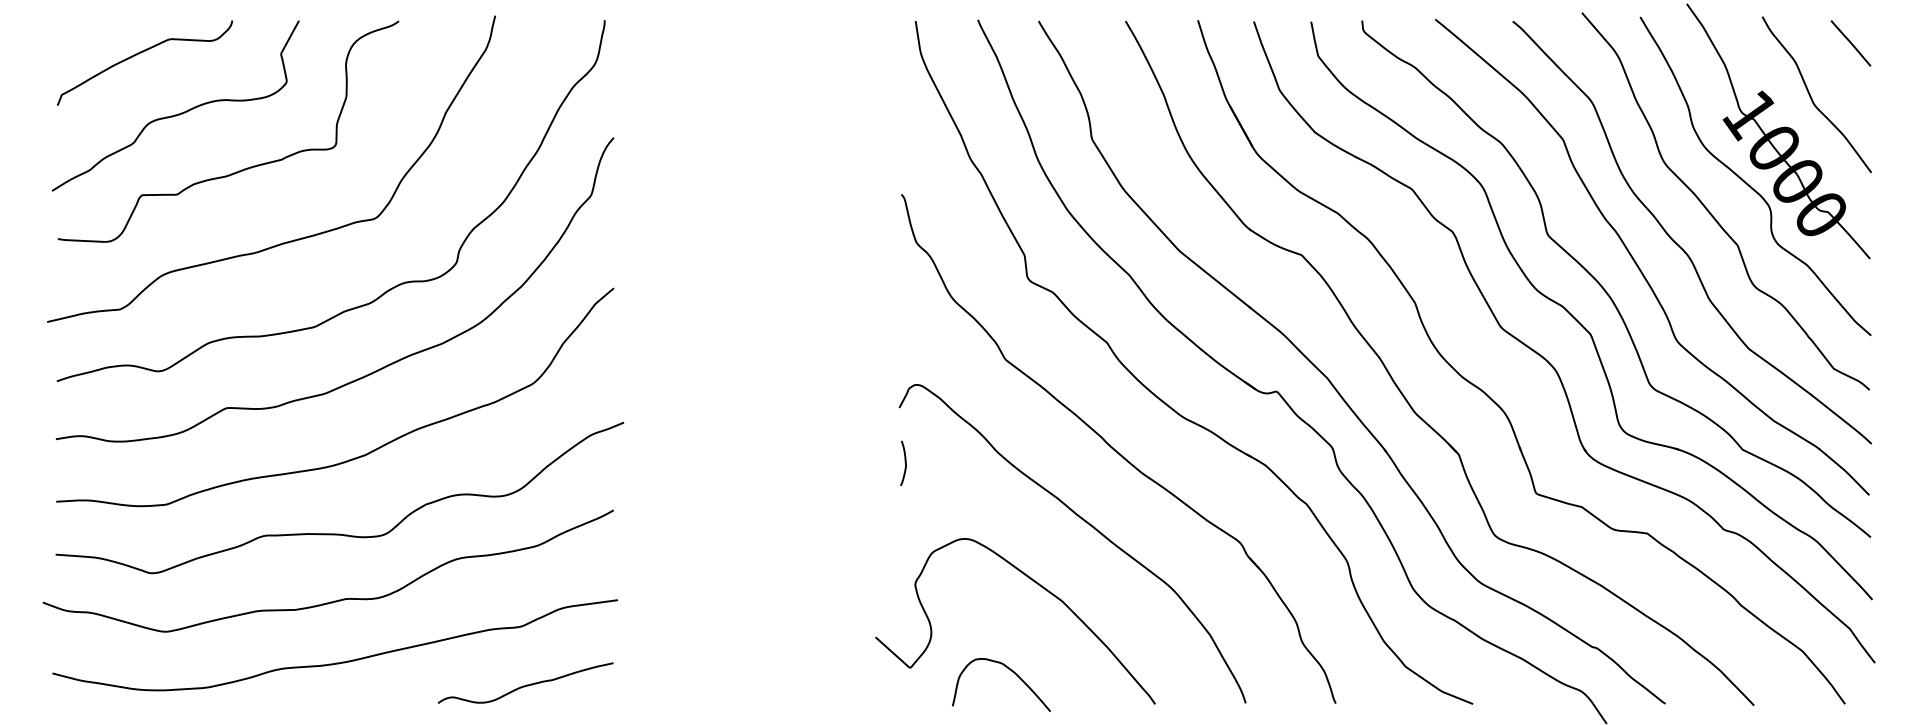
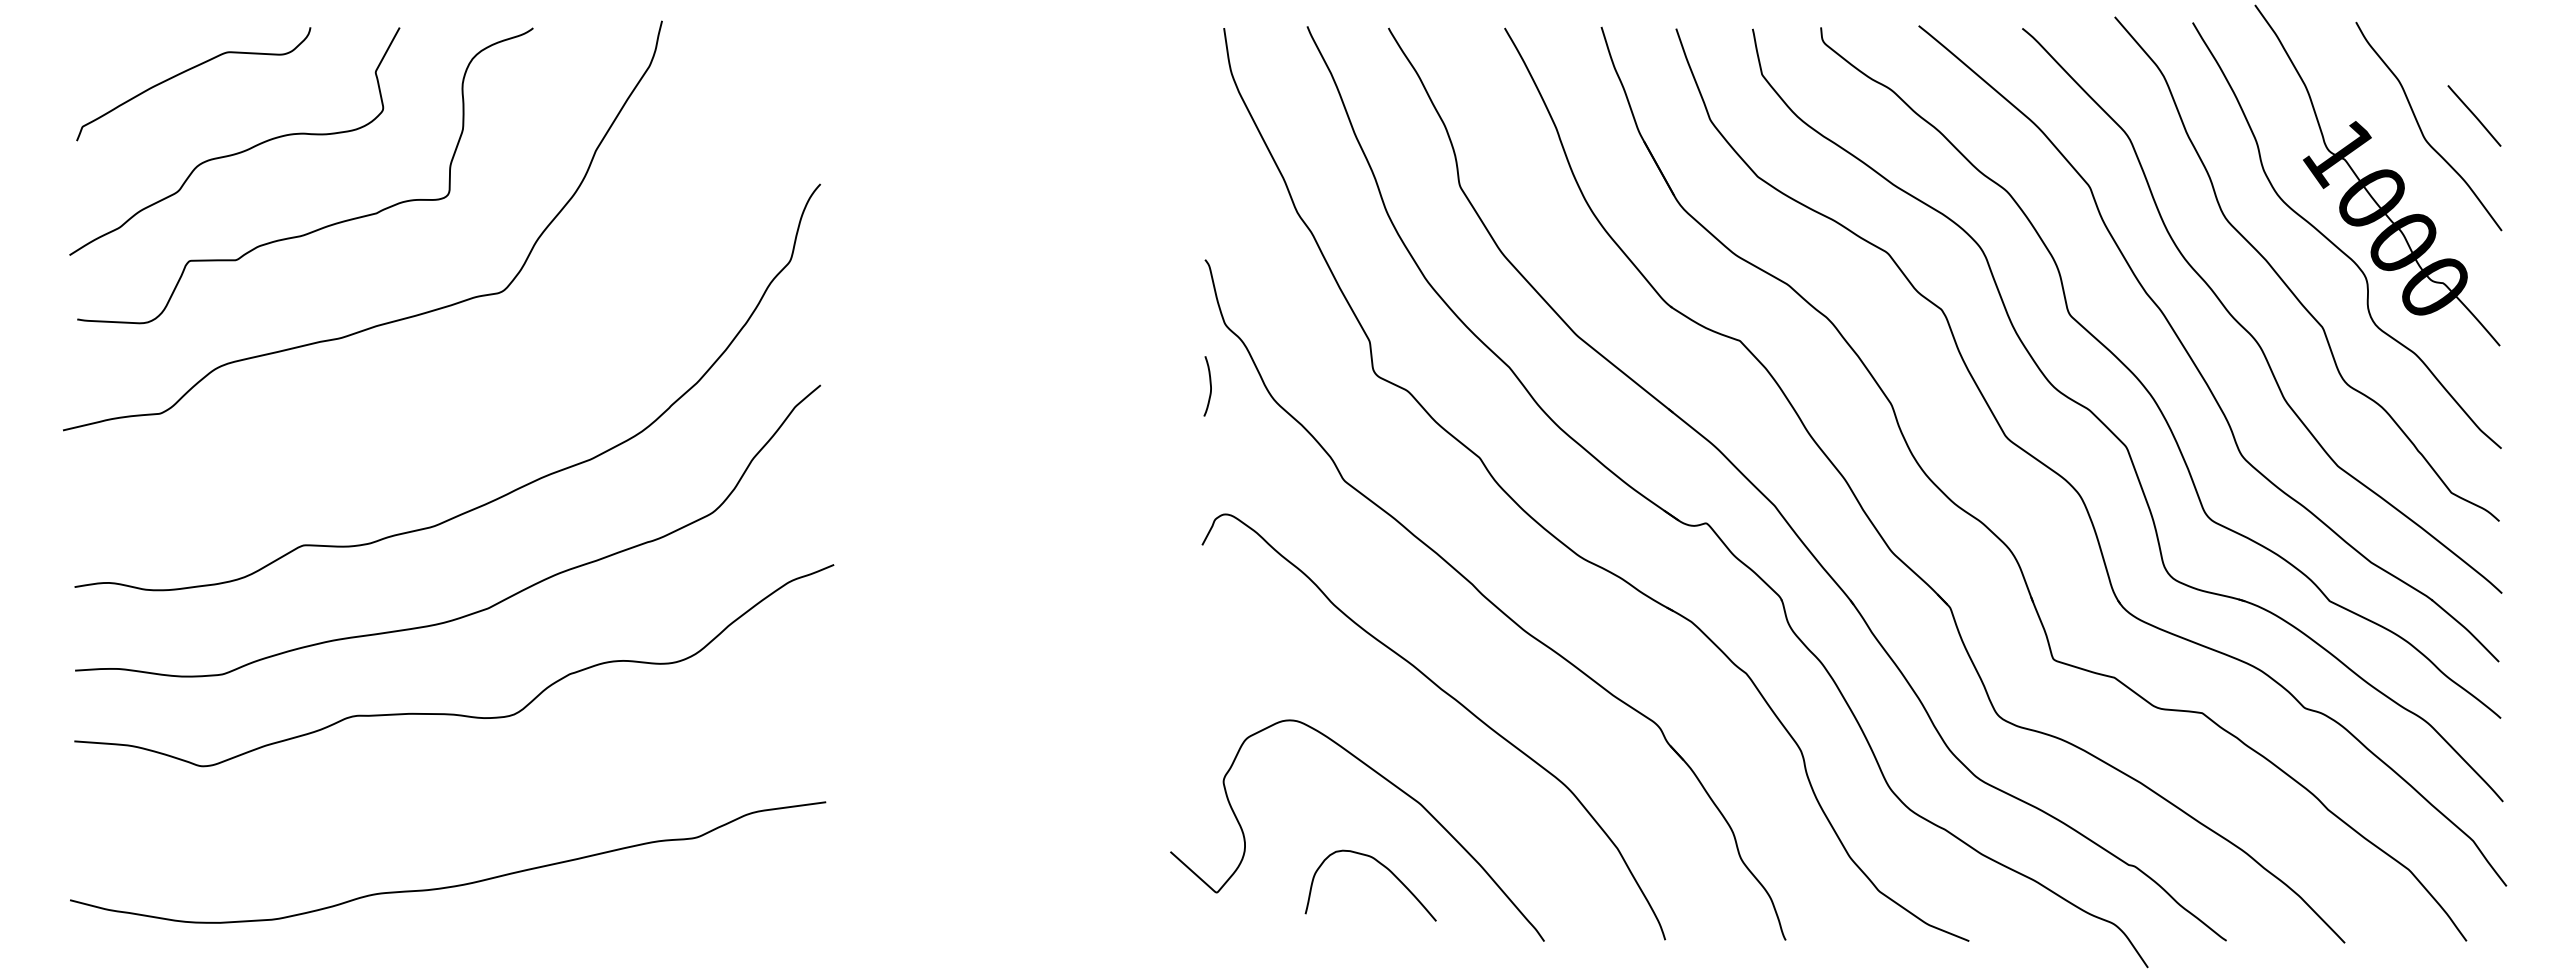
line: (1851, 43) -> (2474, 115), moved
curve: (387, 289) -> (518, 387), removed
curve: (904, 461) -> (1209, 384), moved
curve: (336, 600) -> (449, 802), removed
curve: (1012, 672) -> (1385, 868), moved
curve: (526, 684) -> (703, 915), removed

